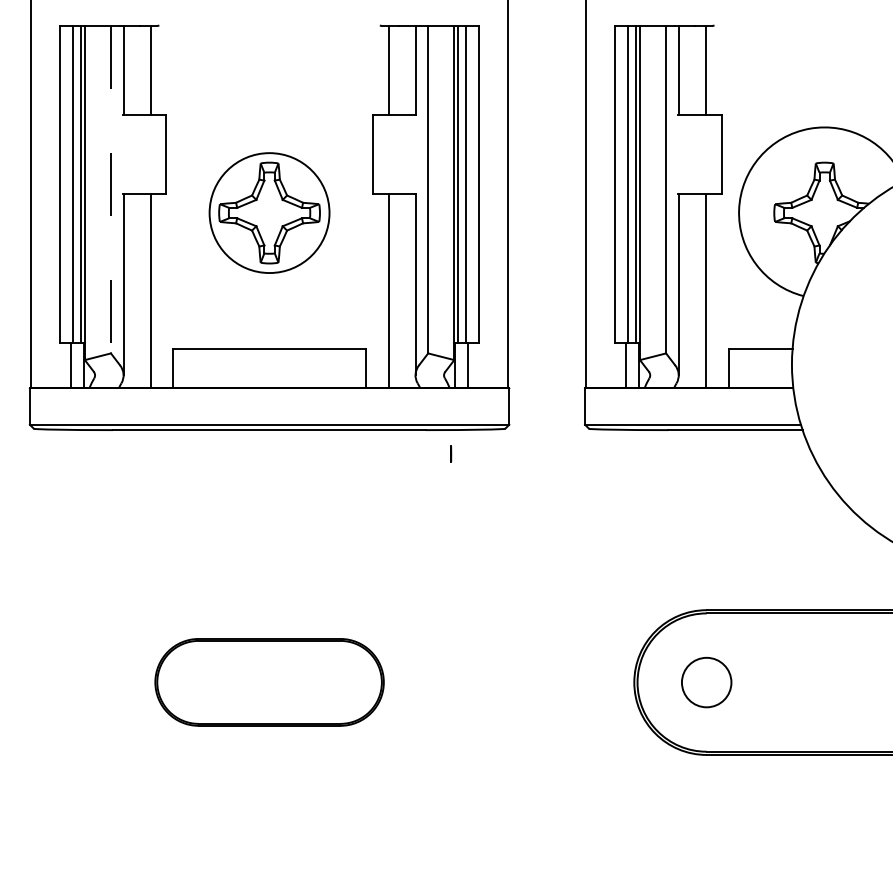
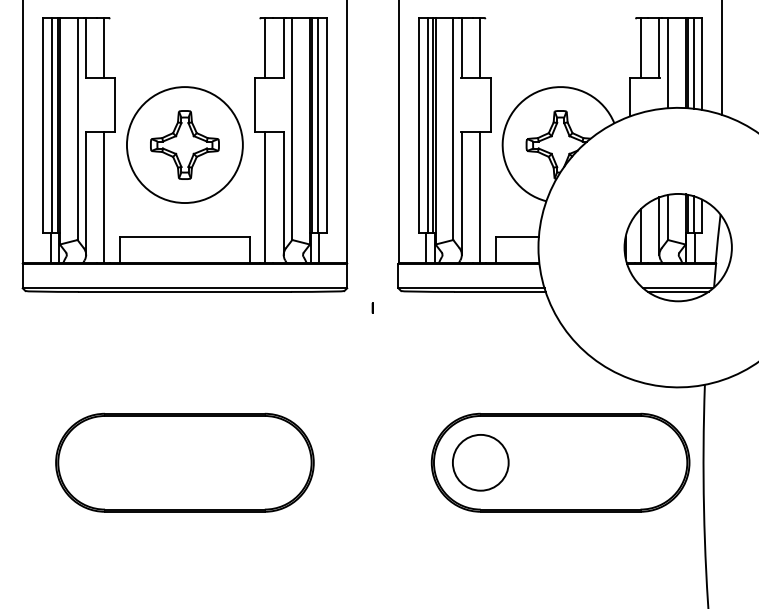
line: (110, 190) -> (77, 129), dashed -> solid
circle: (268, 213) -> (184, 145), size x1.43
line: (450, 453) -> (372, 307), moved
part: (268, 682) -> (184, 462), size x1.67
circle: (706, 682) -> (480, 462), size x1.67

